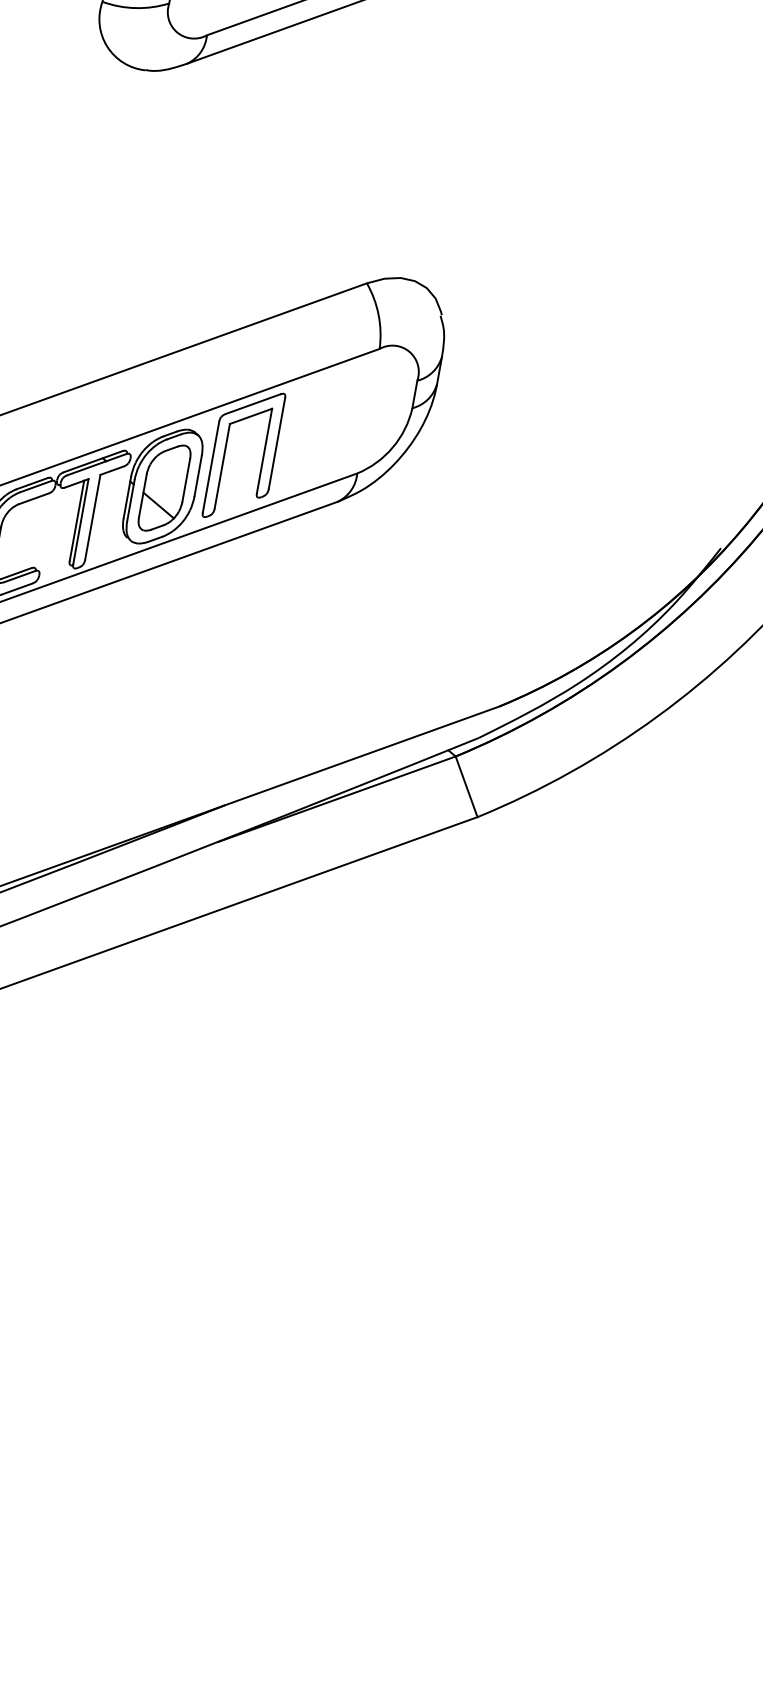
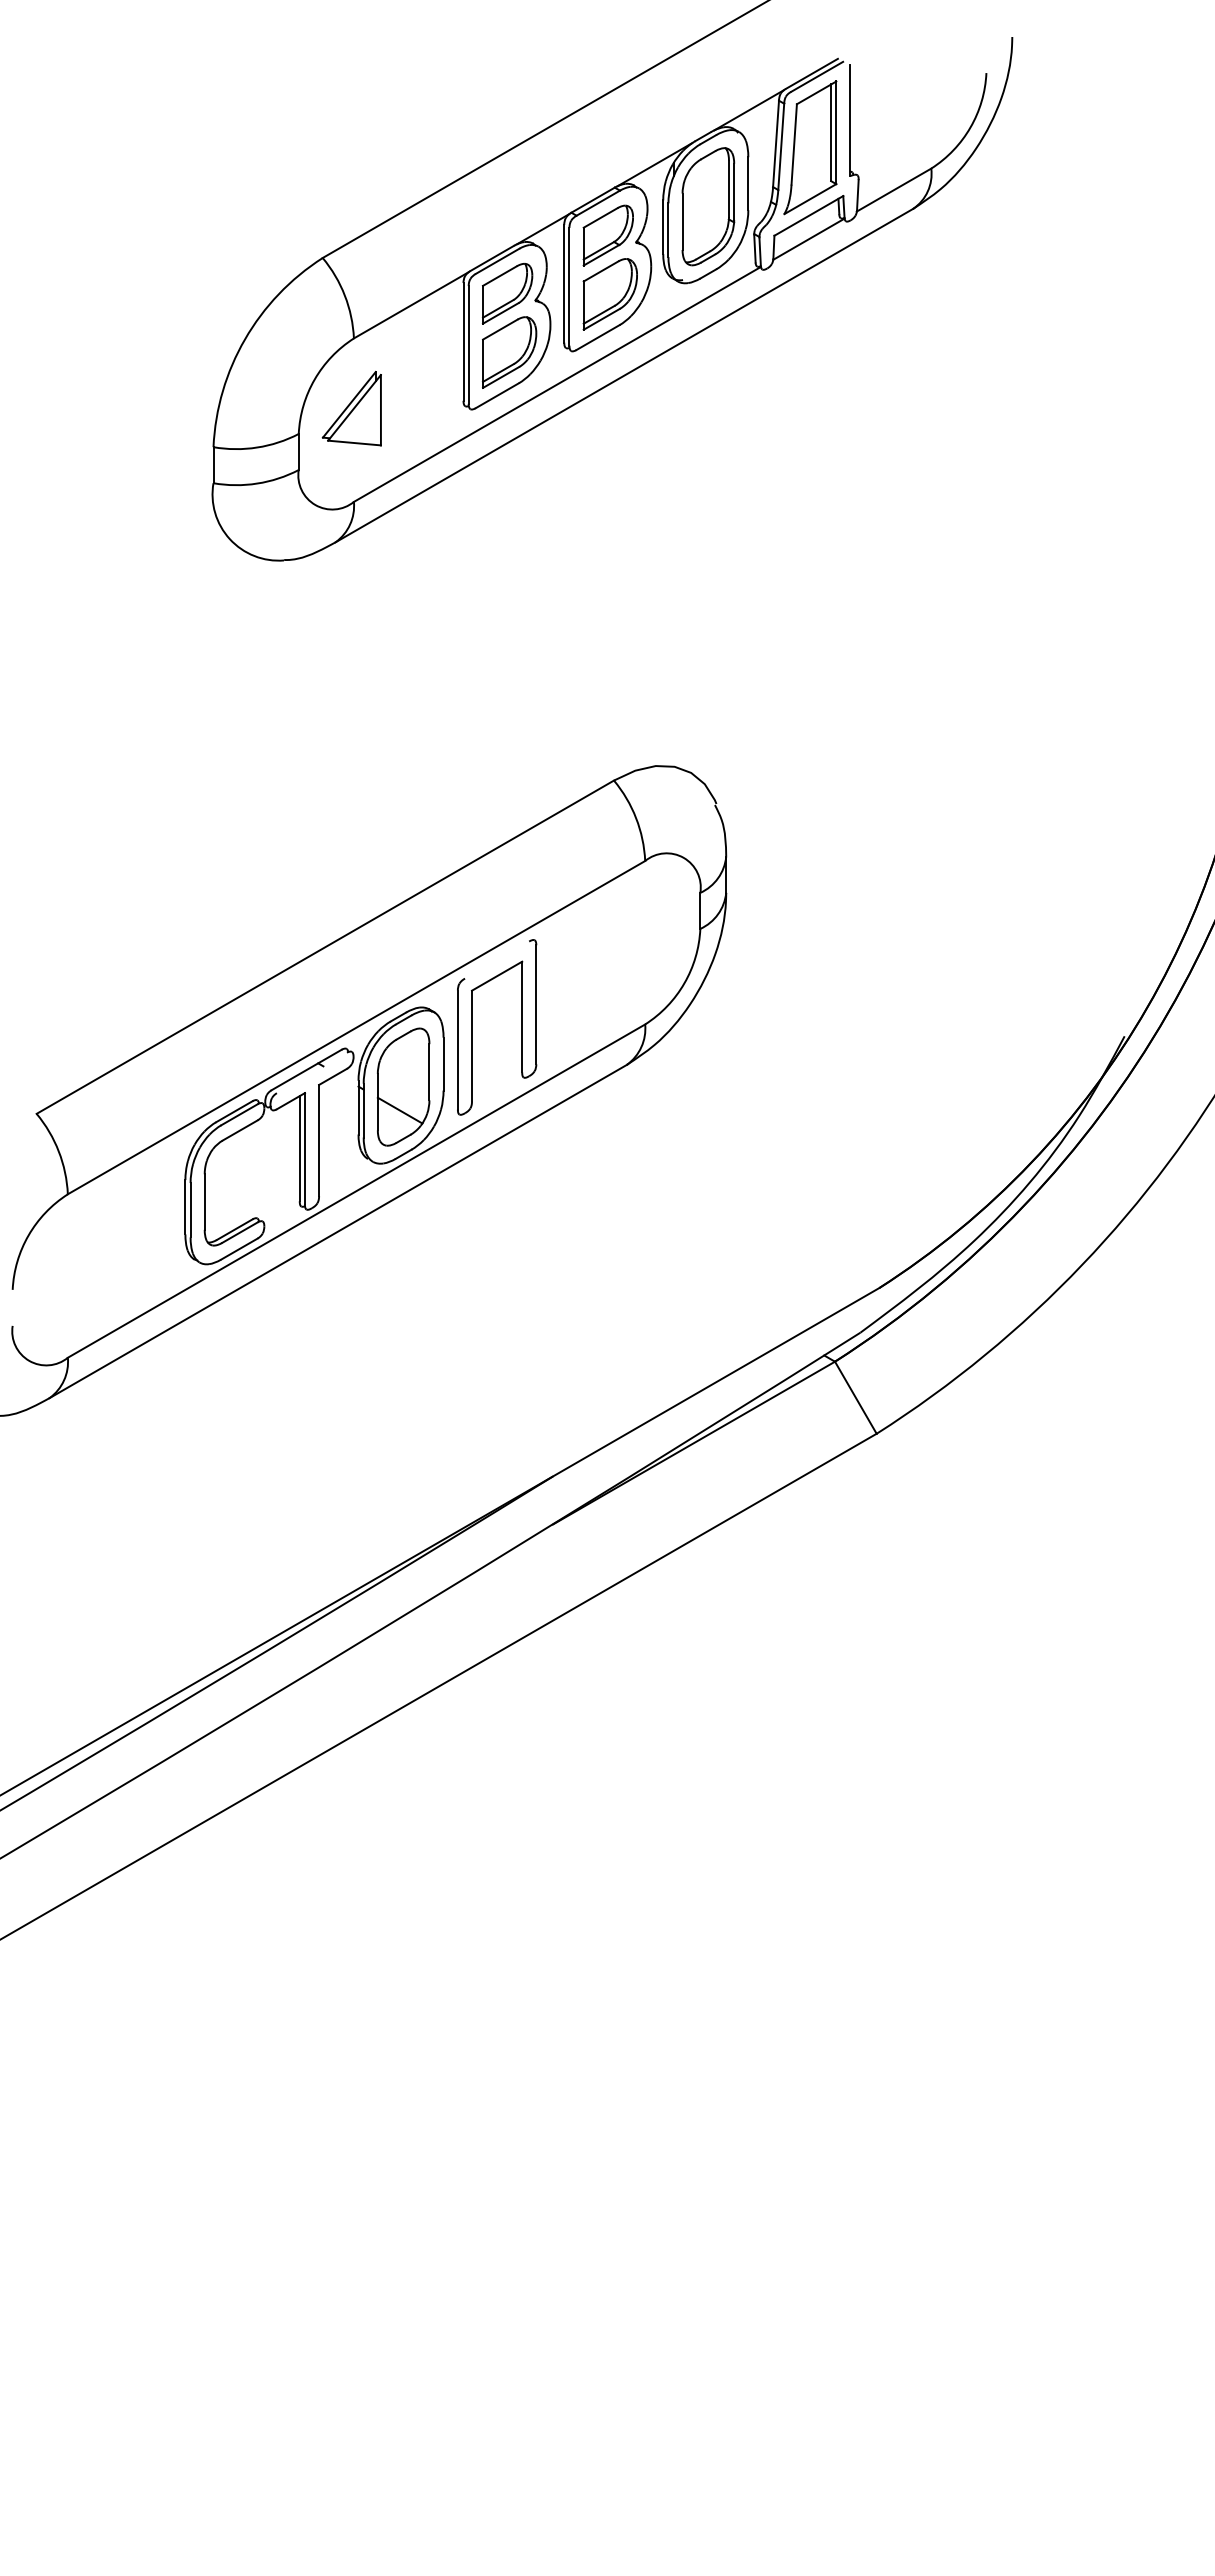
line: (253, 403) -> (497, 959), removed
line: (96, 464) -> (311, 1072), removed

